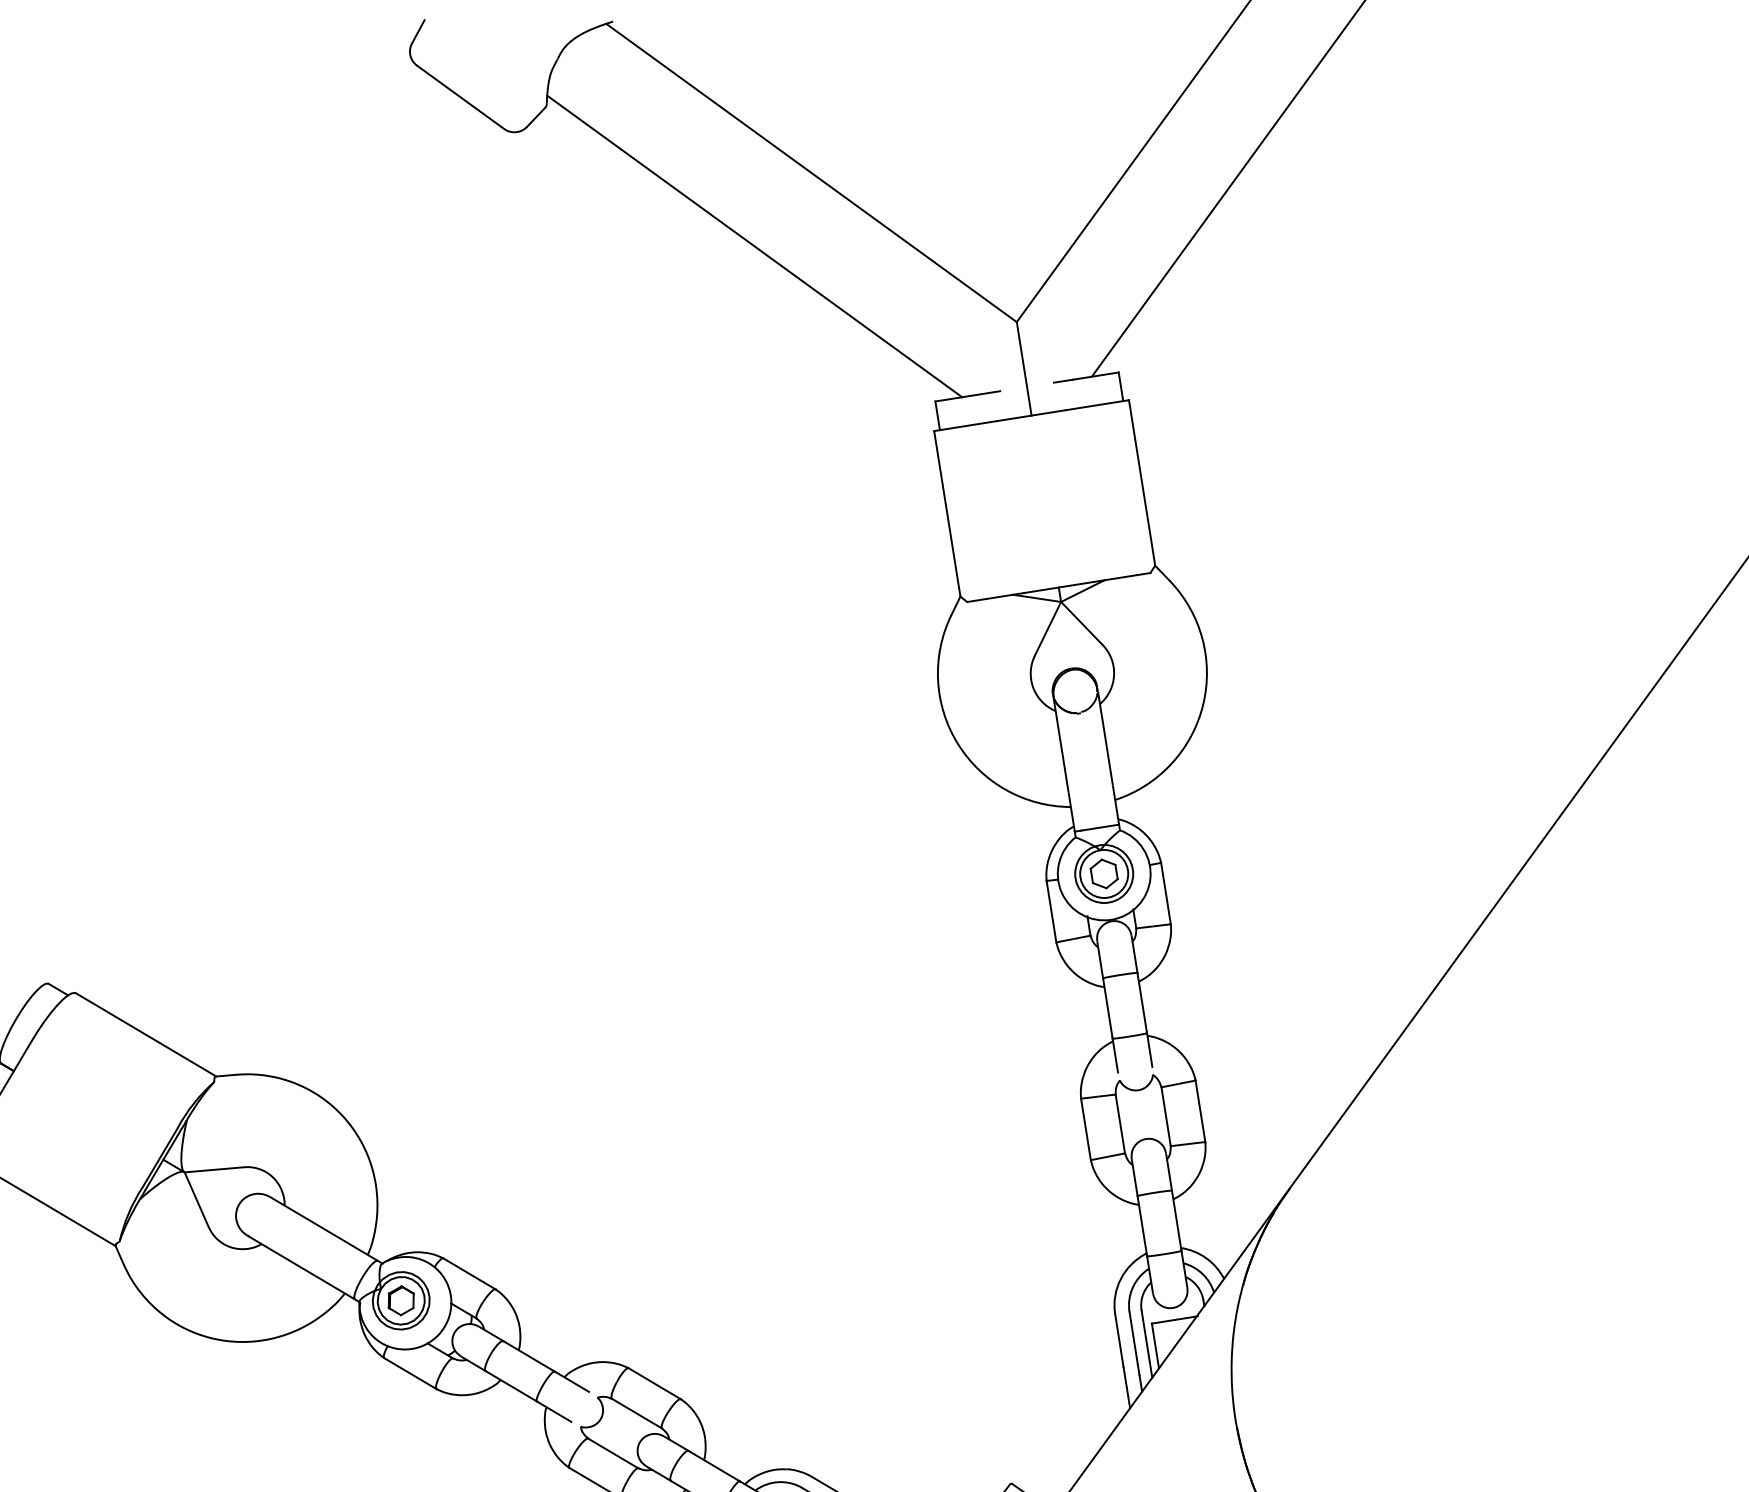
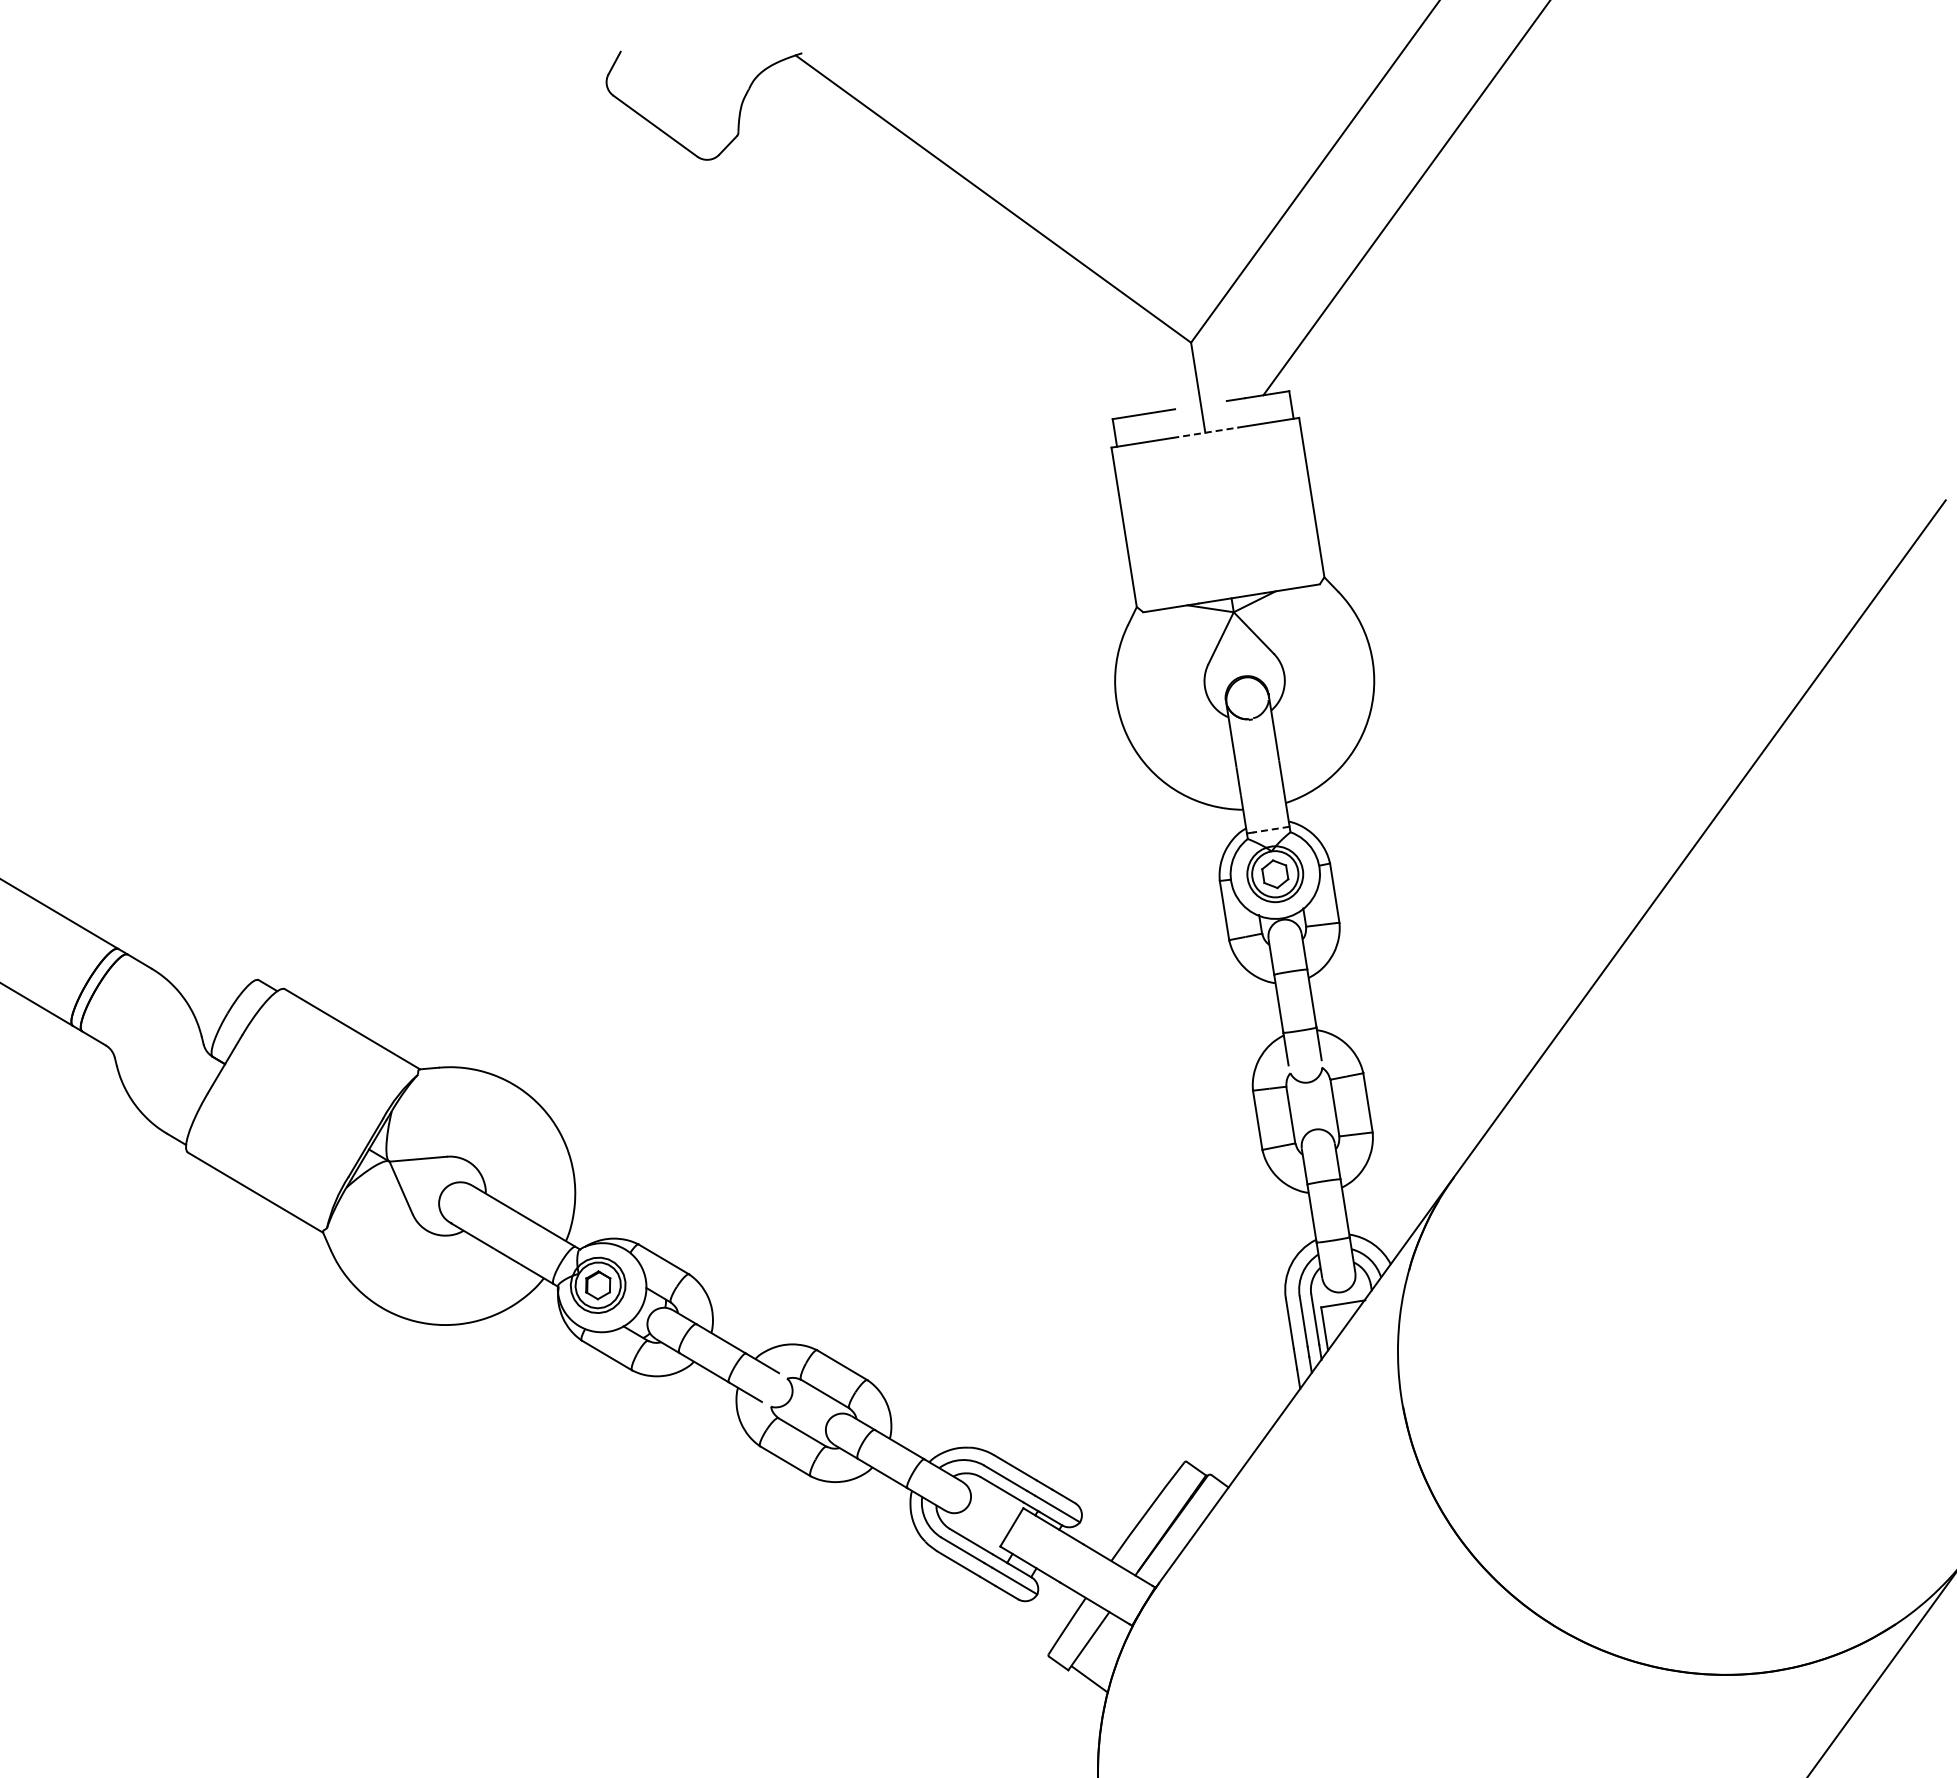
line: (754, 246) -> (938, 269), removed
line: (1031, 415) -> (1205, 432), solid -> dashed
line: (1099, 827) -> (1270, 829), solid -> dashed

